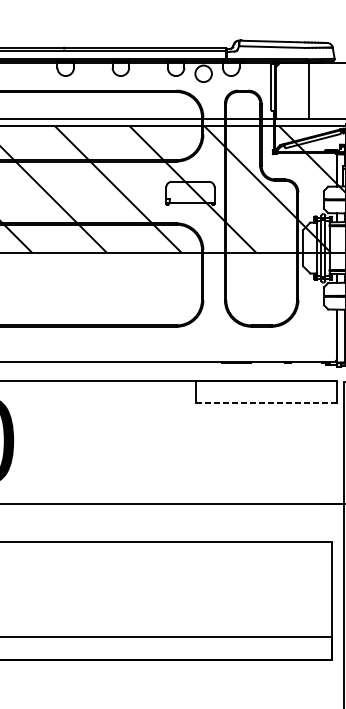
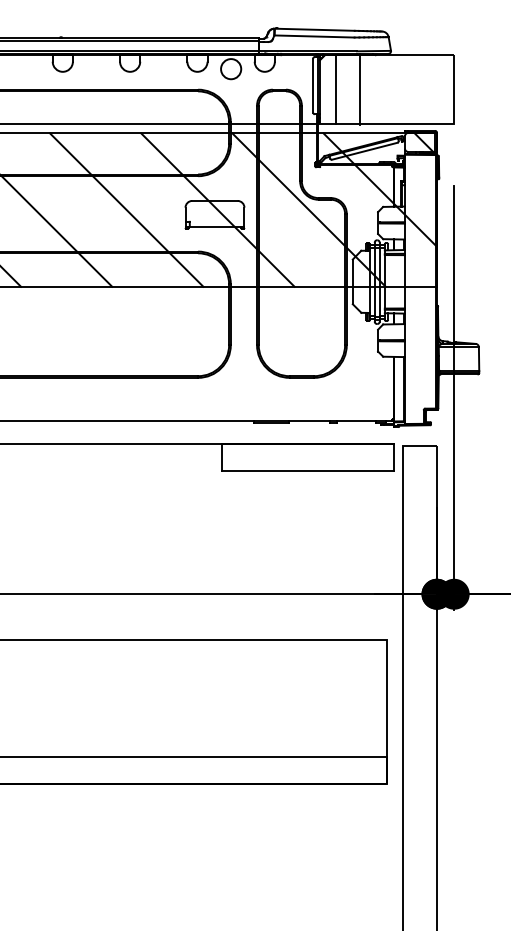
line: (289, 90) -> (335, 89), added
line: (267, 403) -> (308, 471), dashed -> solid

